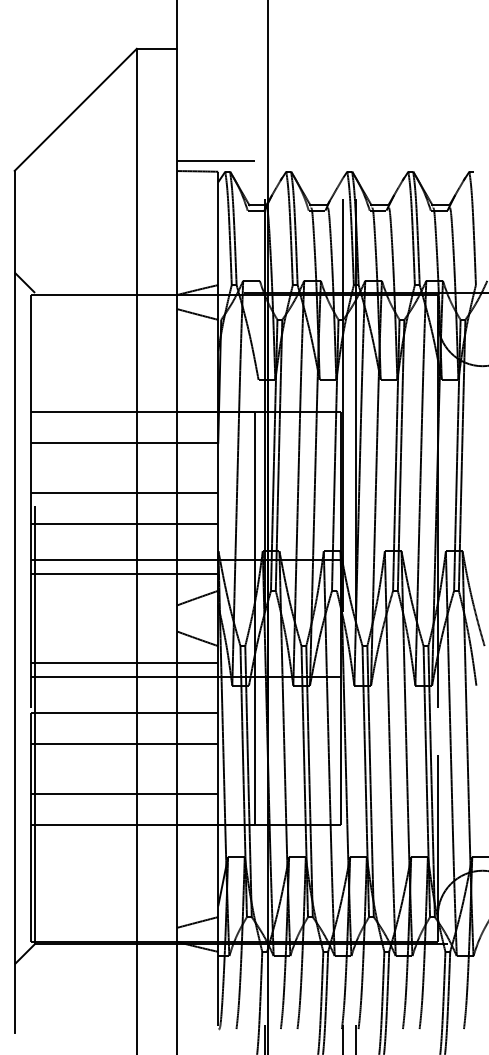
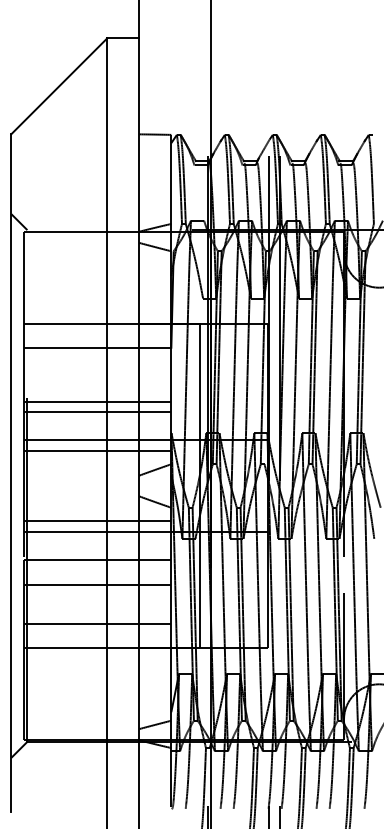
line: (215, 161) -> (169, 126), removed
line: (124, 492) -> (97, 401), moved

